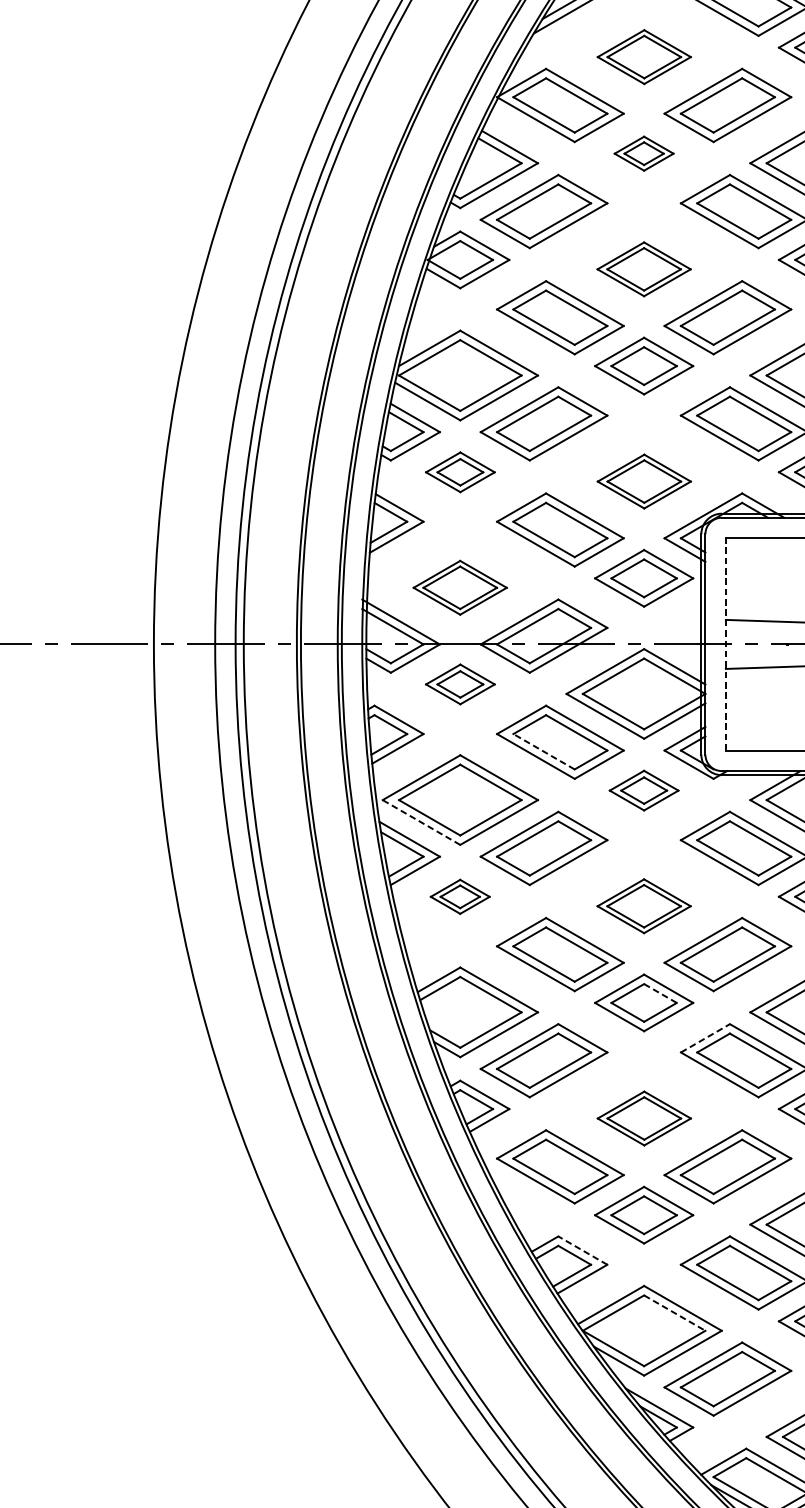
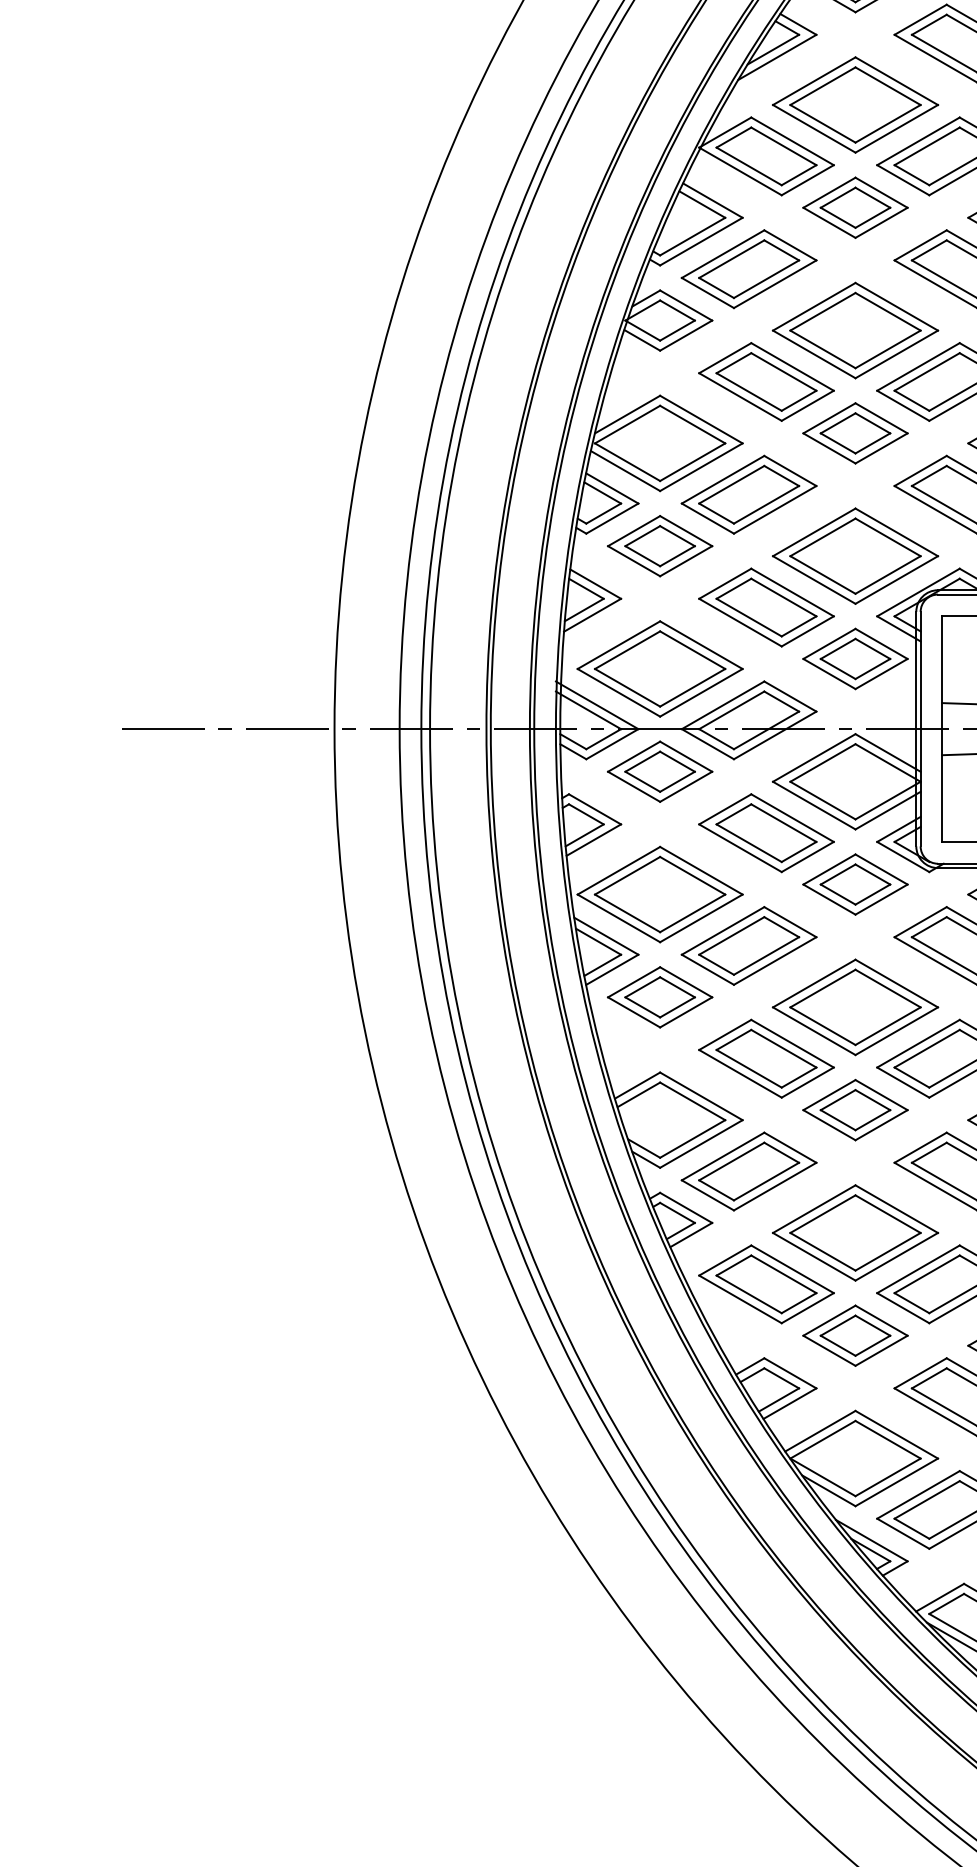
part: (644, 56) -> (855, 104), size x1.67
part: (644, 153) -> (855, 207), size x1.67
part: (644, 269) -> (855, 330), size x1.67
part: (460, 472) -> (660, 546), size x1.43
part: (644, 481) -> (855, 555), size x1.67
part: (459, 587) -> (659, 668), size x1.67
line: (726, 644) -> (942, 729), dashed -> solid
part: (460, 684) -> (660, 771), size x1.43
line: (544, 752) -> (749, 843), dashed -> solid
part: (644, 790) -> (855, 884), size x1.43
line: (421, 822) -> (618, 918), dashed -> solid
part: (459, 896) -> (659, 997), size x1.67
part: (644, 906) -> (855, 1007), size x1.67
line: (661, 993) -> (873, 1100), dashed -> solid
line: (706, 1038) -> (921, 1147), dashed -> solid
part: (644, 1118) -> (855, 1232), size x1.67
line: (582, 1250) -> (789, 1373), dashed -> solid
line: (675, 1312) -> (888, 1439), dashed -> solid

